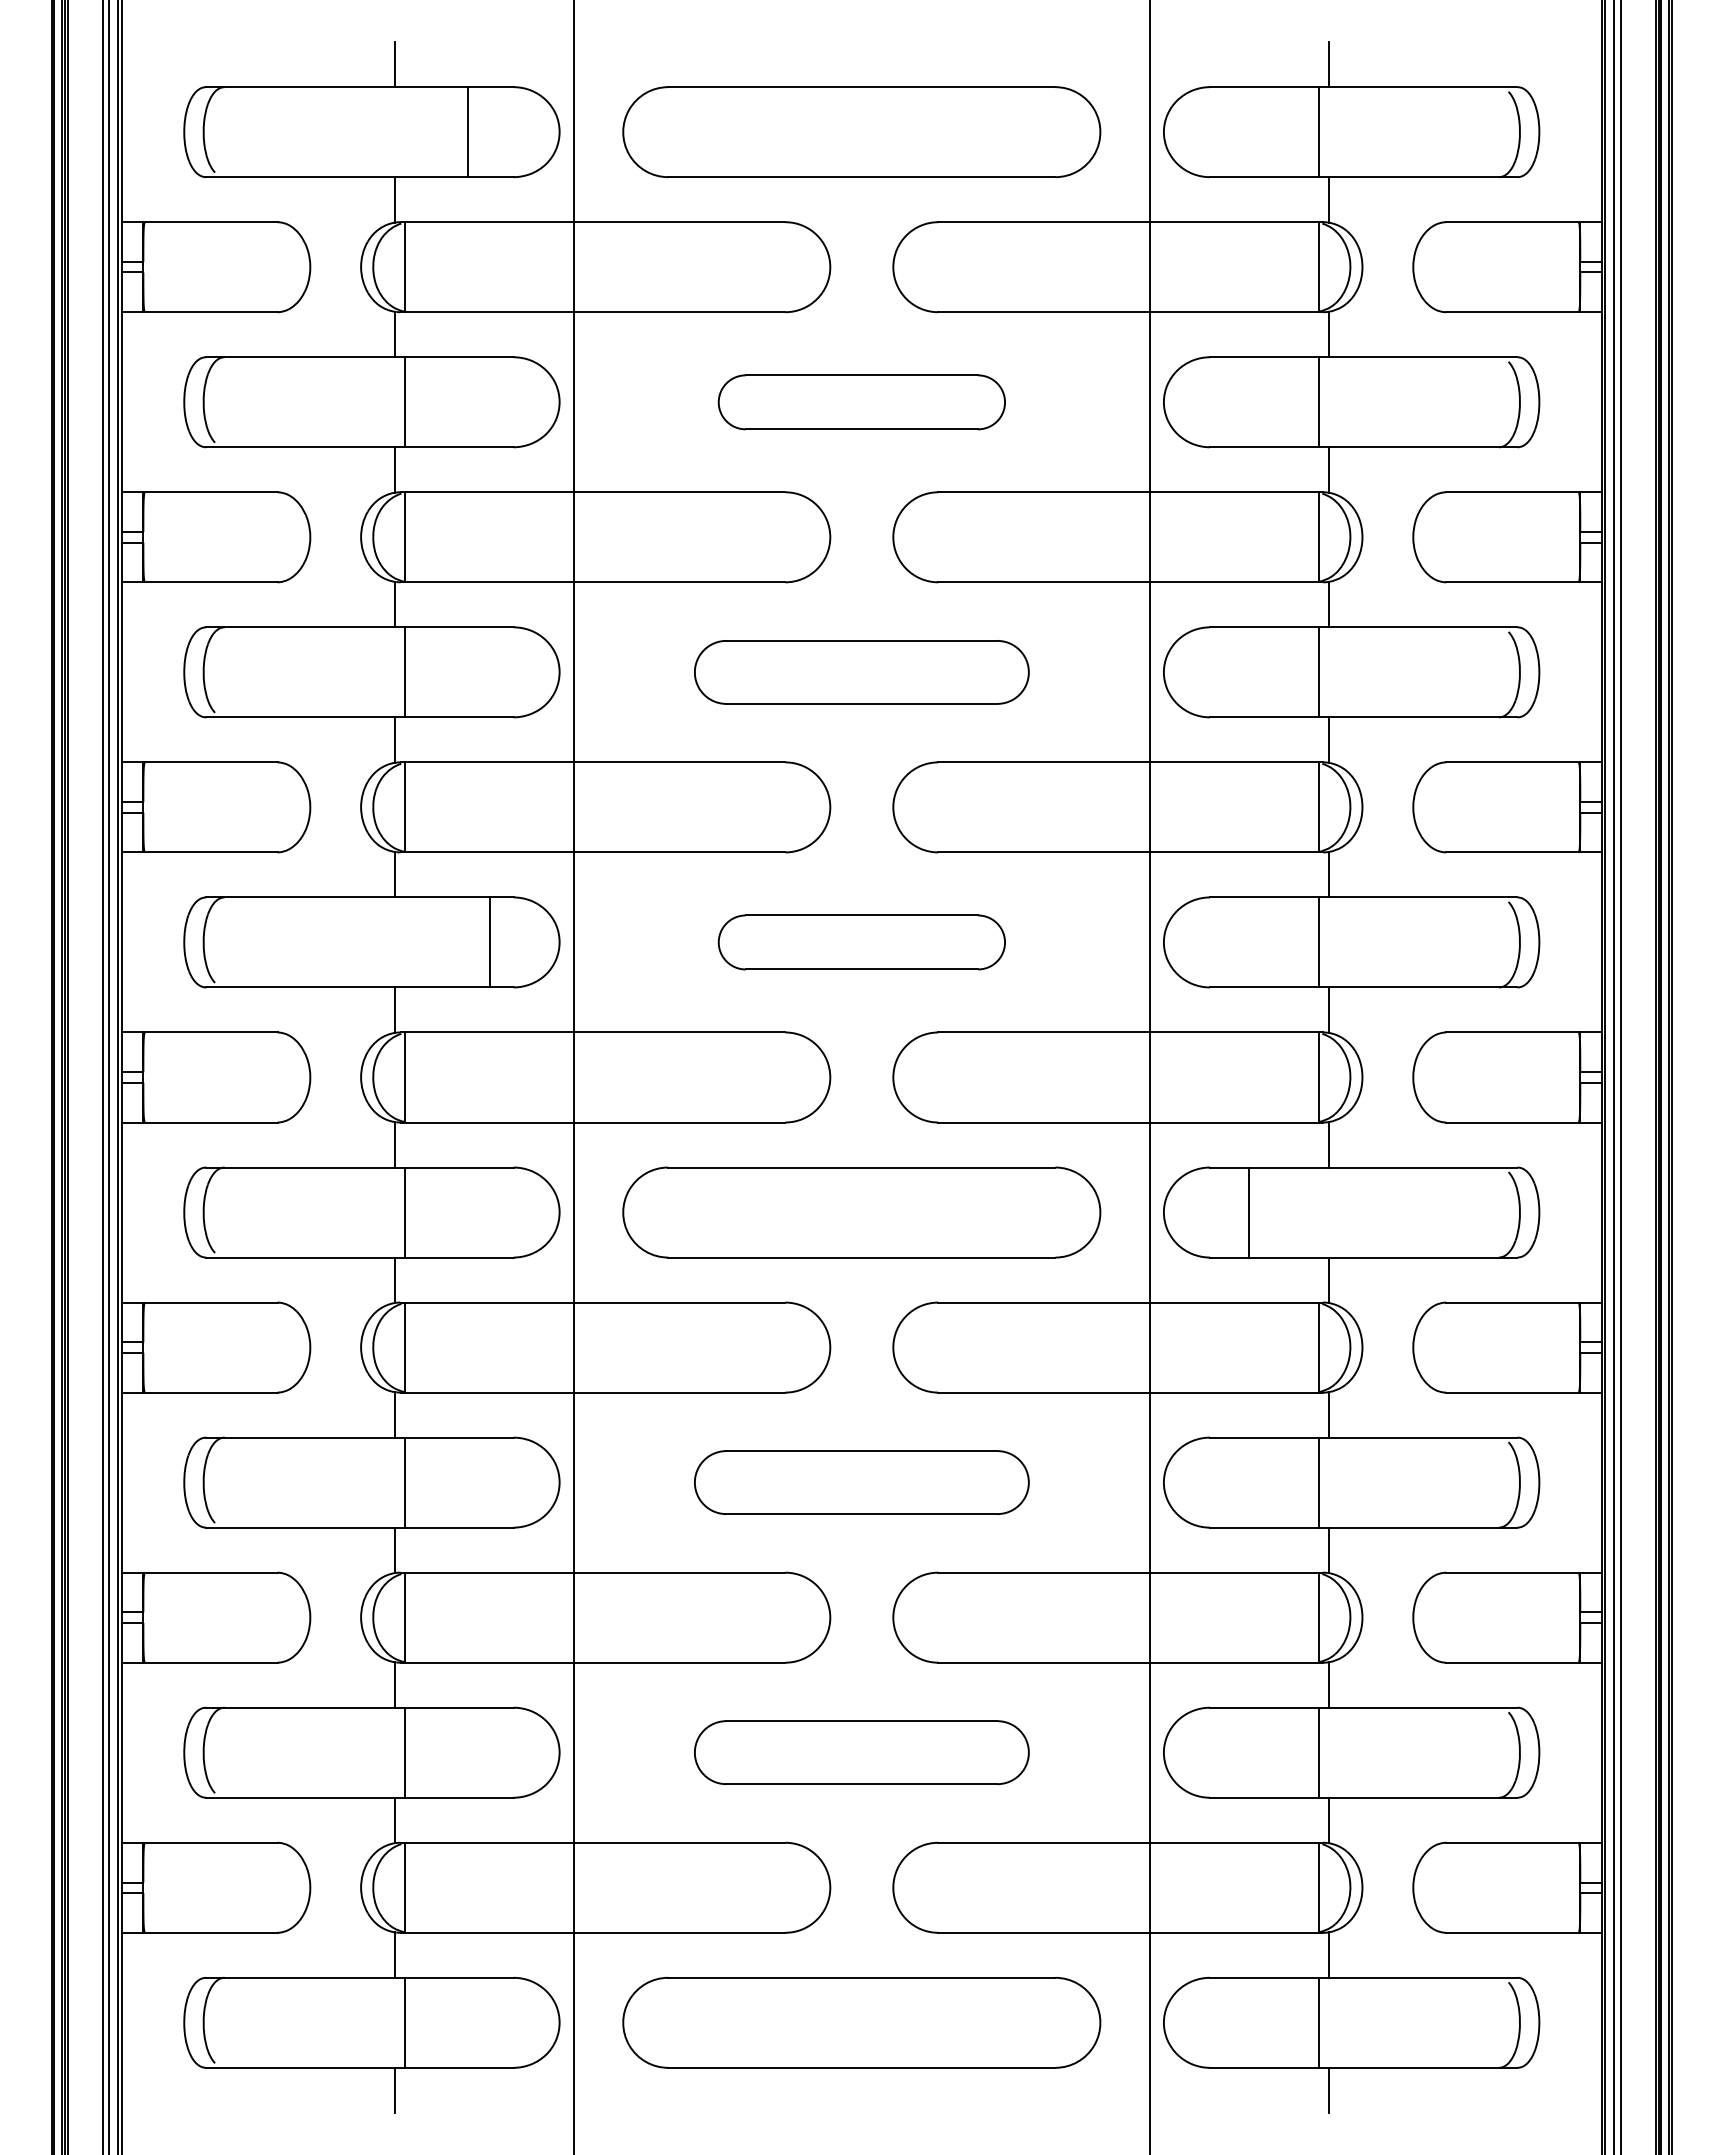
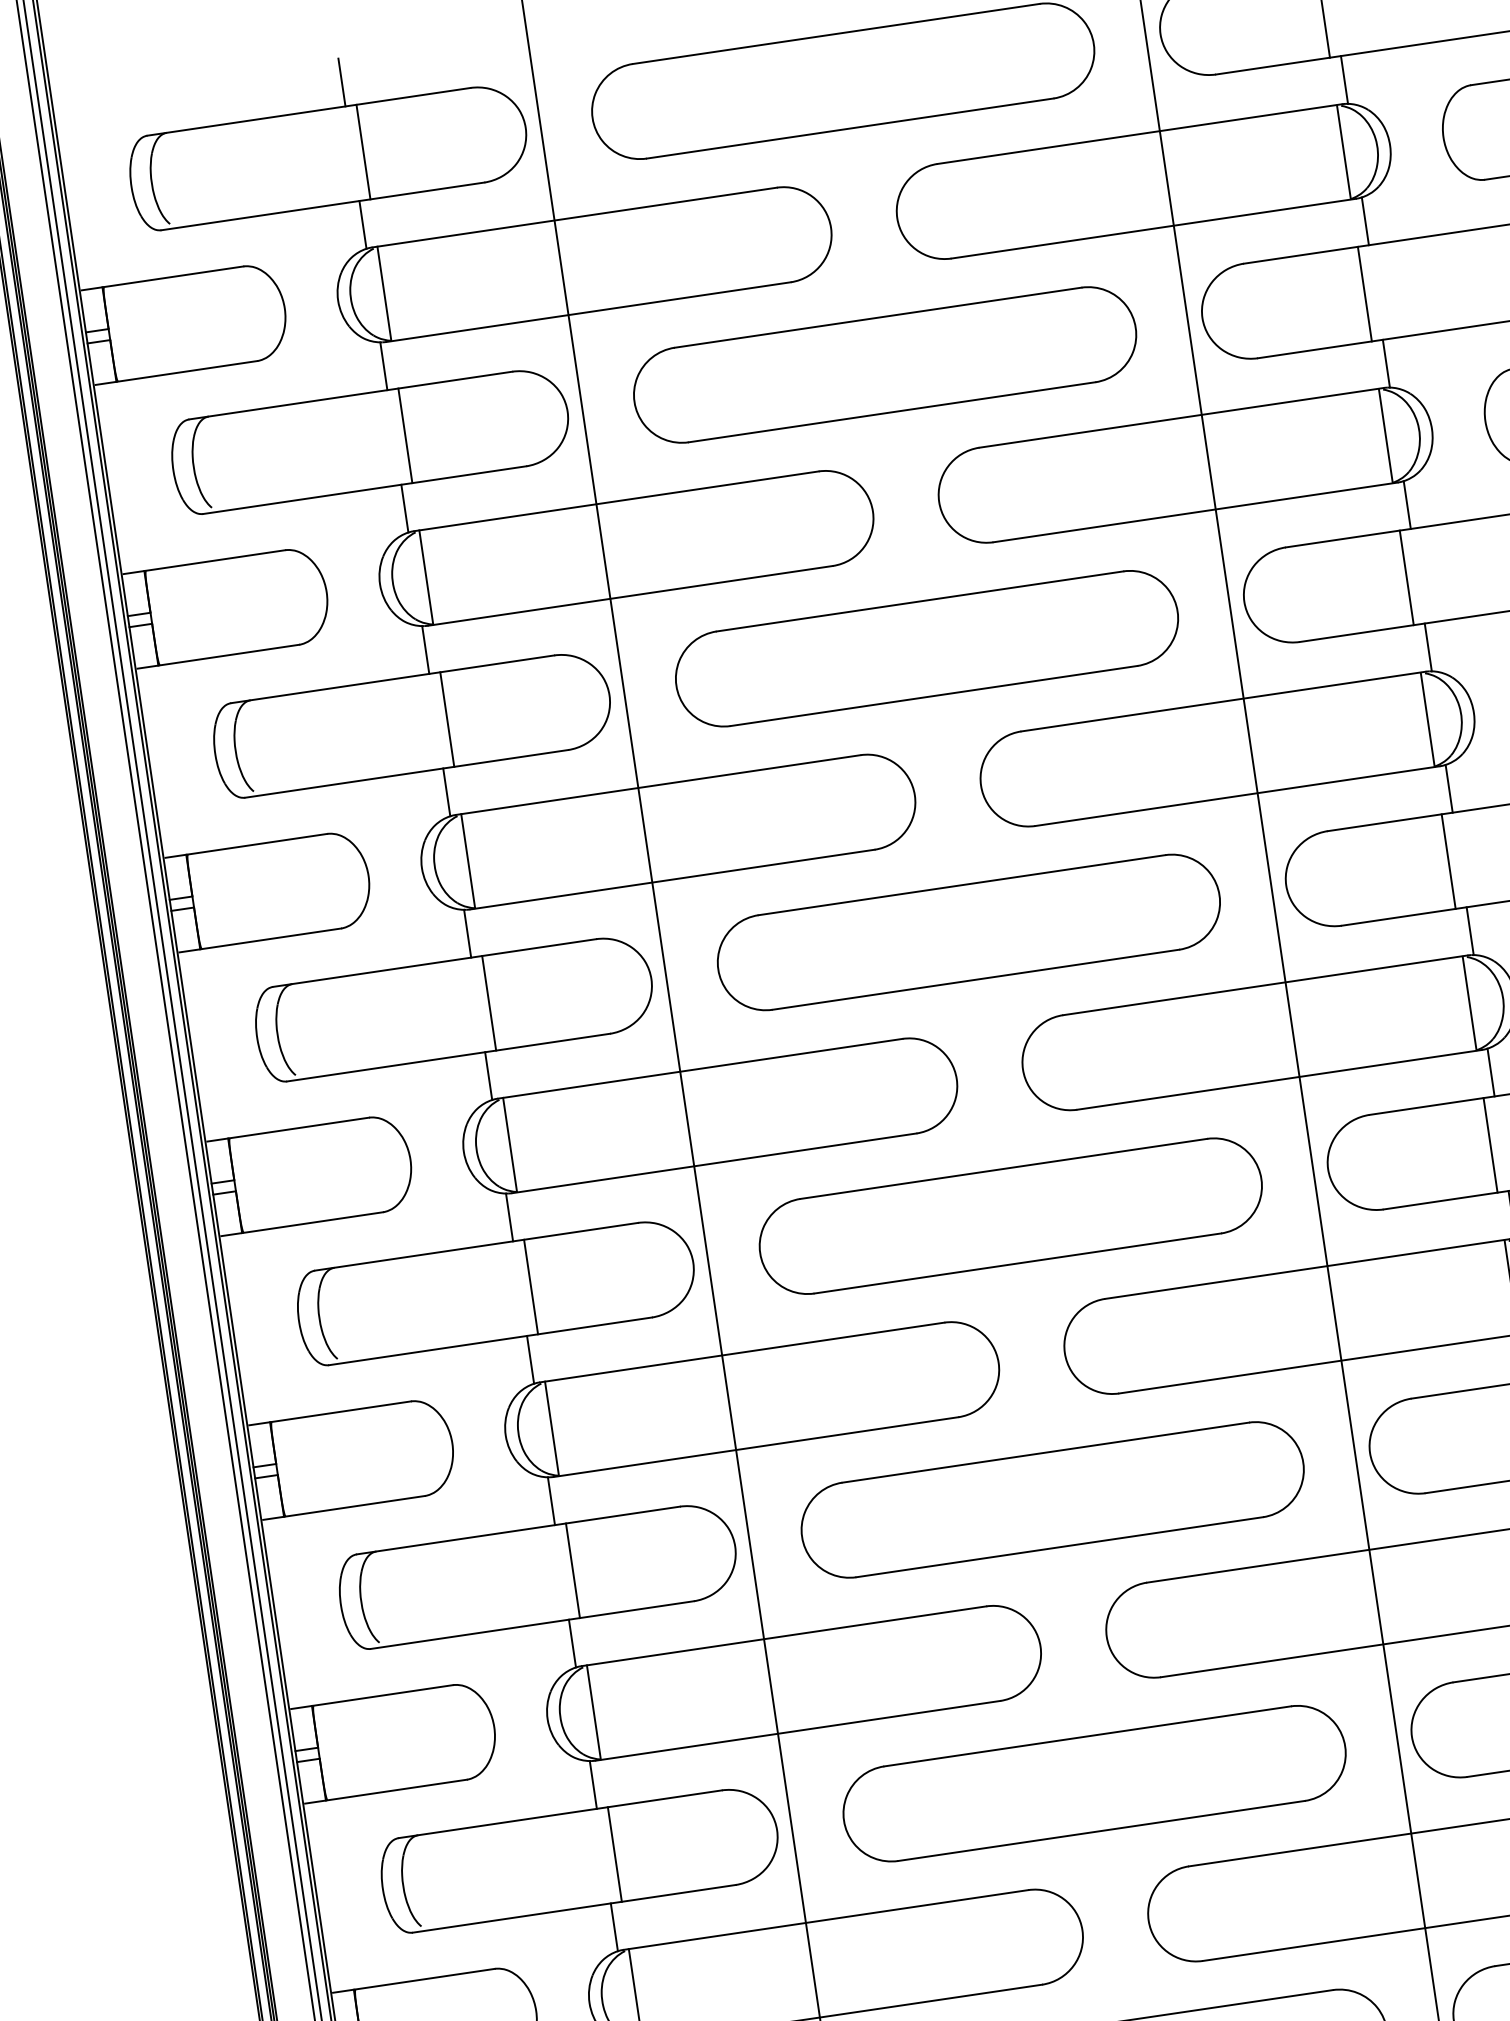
line: (468, 132) -> (363, 152), moved
part: (861, 402) -> (884, 365), size x1.67
part: (861, 672) -> (926, 648), size x1.43
line: (490, 942) -> (489, 1003), moved
part: (861, 942) -> (968, 932), size x1.67
line: (1248, 1212) -> (1490, 1145), moved
part: (861, 1482) -> (1052, 1499), size x1.43
part: (861, 1752) -> (1094, 1783), size x1.43

